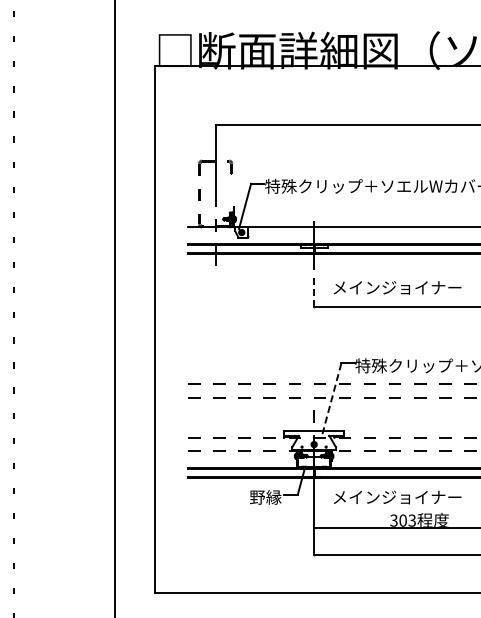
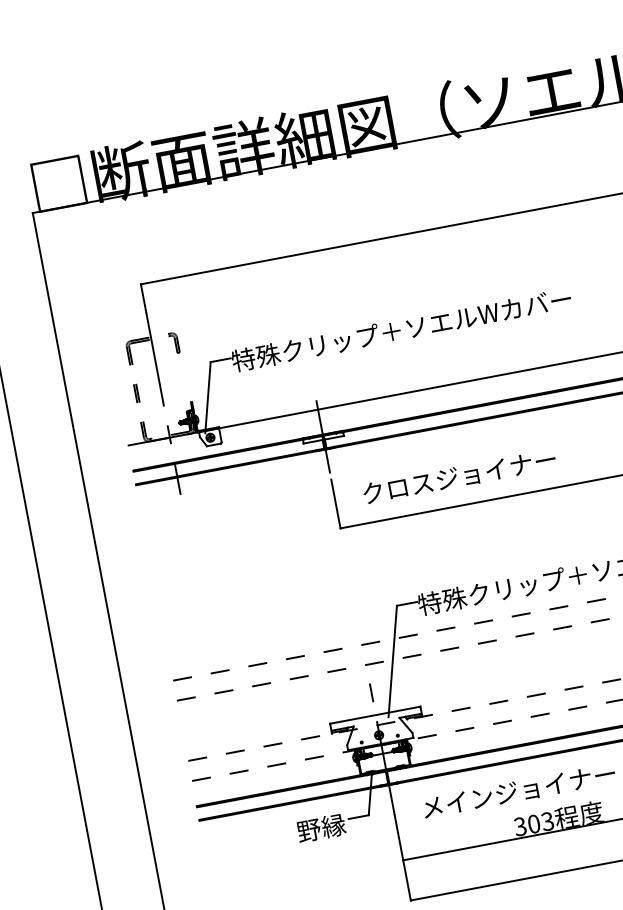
text: (356, 287) -> (398, 487), メインジョイナー -> クロスジョイナー
line: (314, 289) -> (335, 502), dashed -> solid
line: (331, 398) -> (392, 661), dashed -> solid

